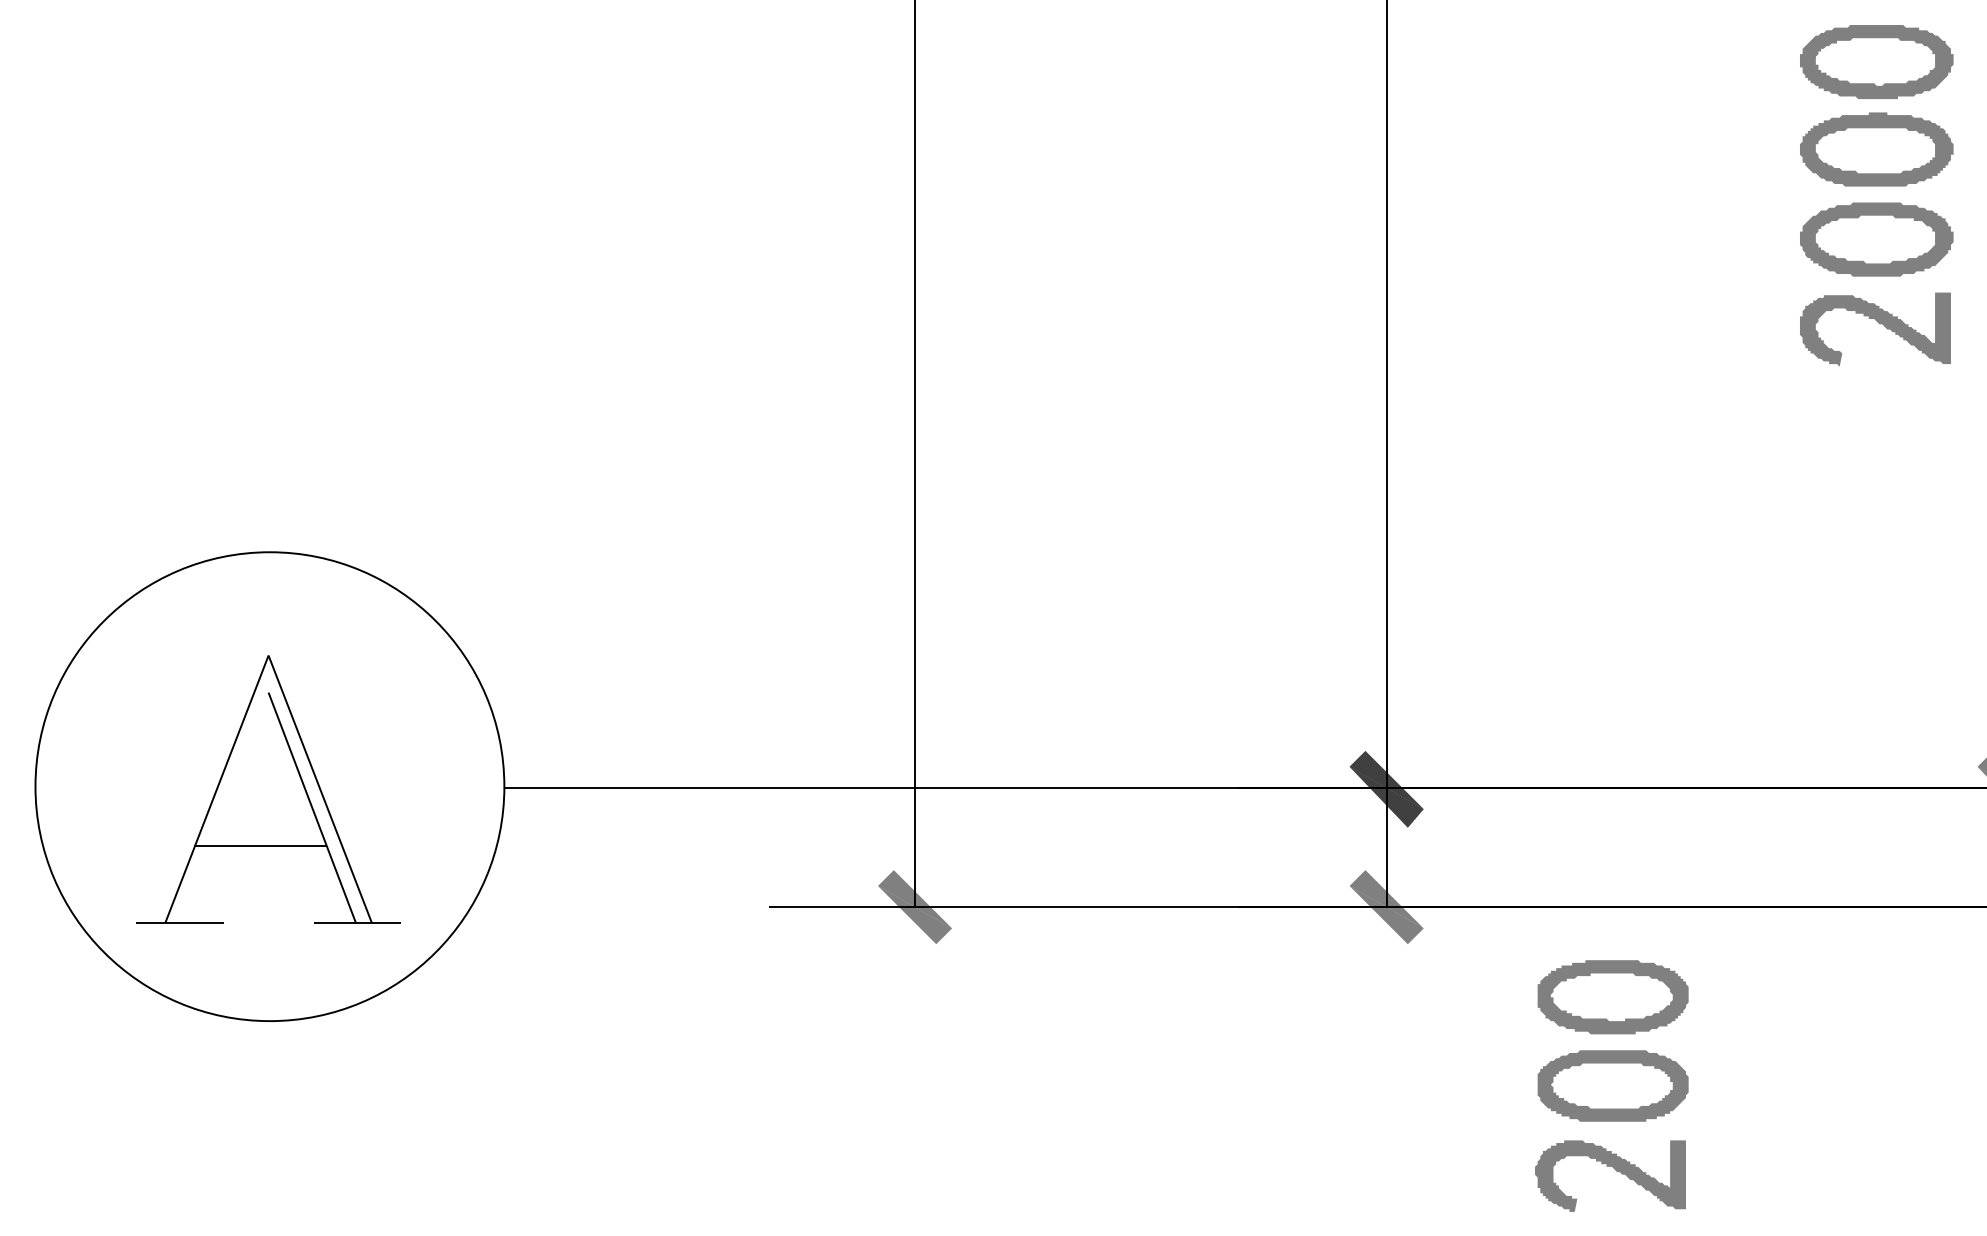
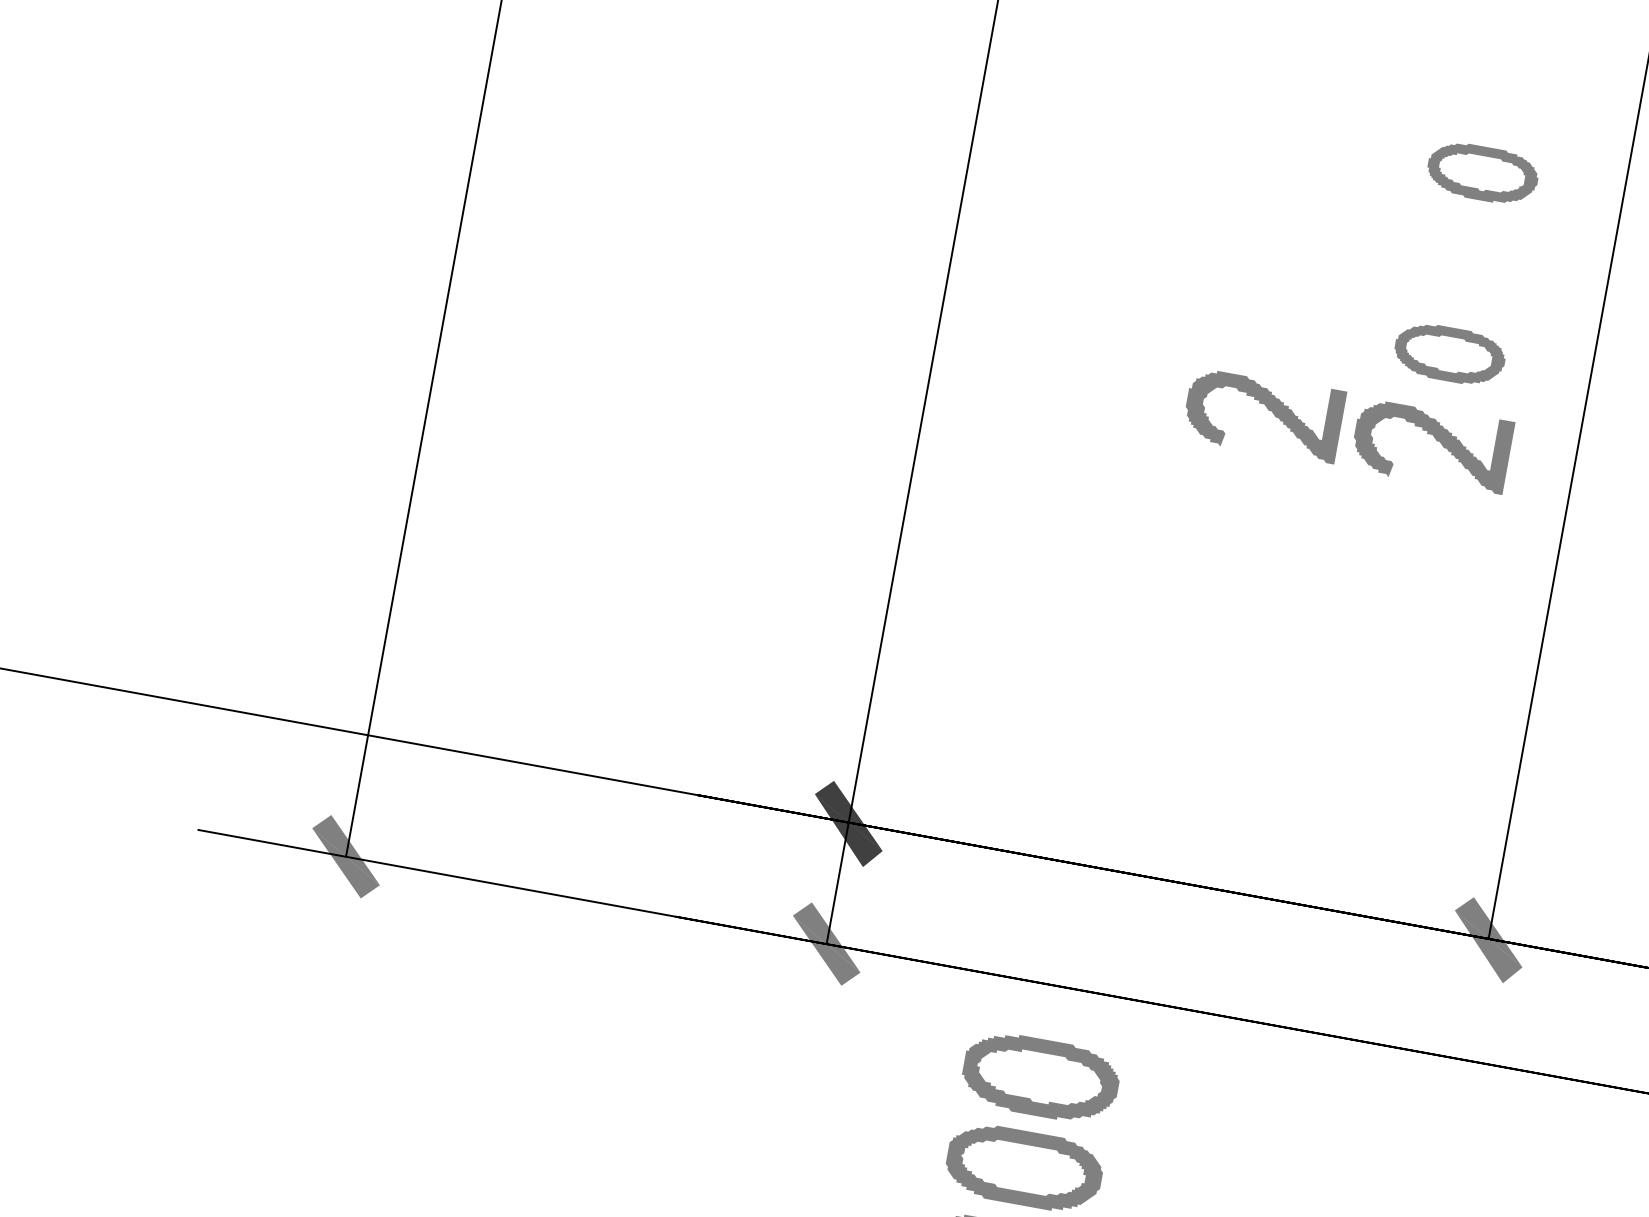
part: (1876, 61) -> (1482, 172), size x0.7
part: (1876, 149) -> (1466, 262), removed
part: (1876, 239) -> (1449, 354), size x0.7
part: (1714, 324) -> (1268, 410), added

